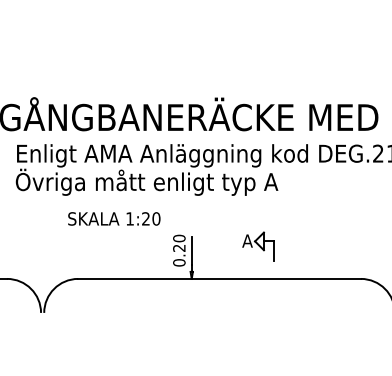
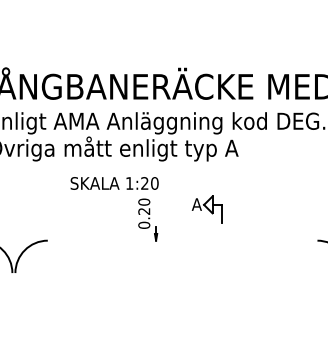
text: (114, 218) -> (114, 183), moved
part: (258, 246) -> (207, 209), moved
line: (191, 250) -> (155, 213), removed
line: (219, 278) -> (182, 240), removed

